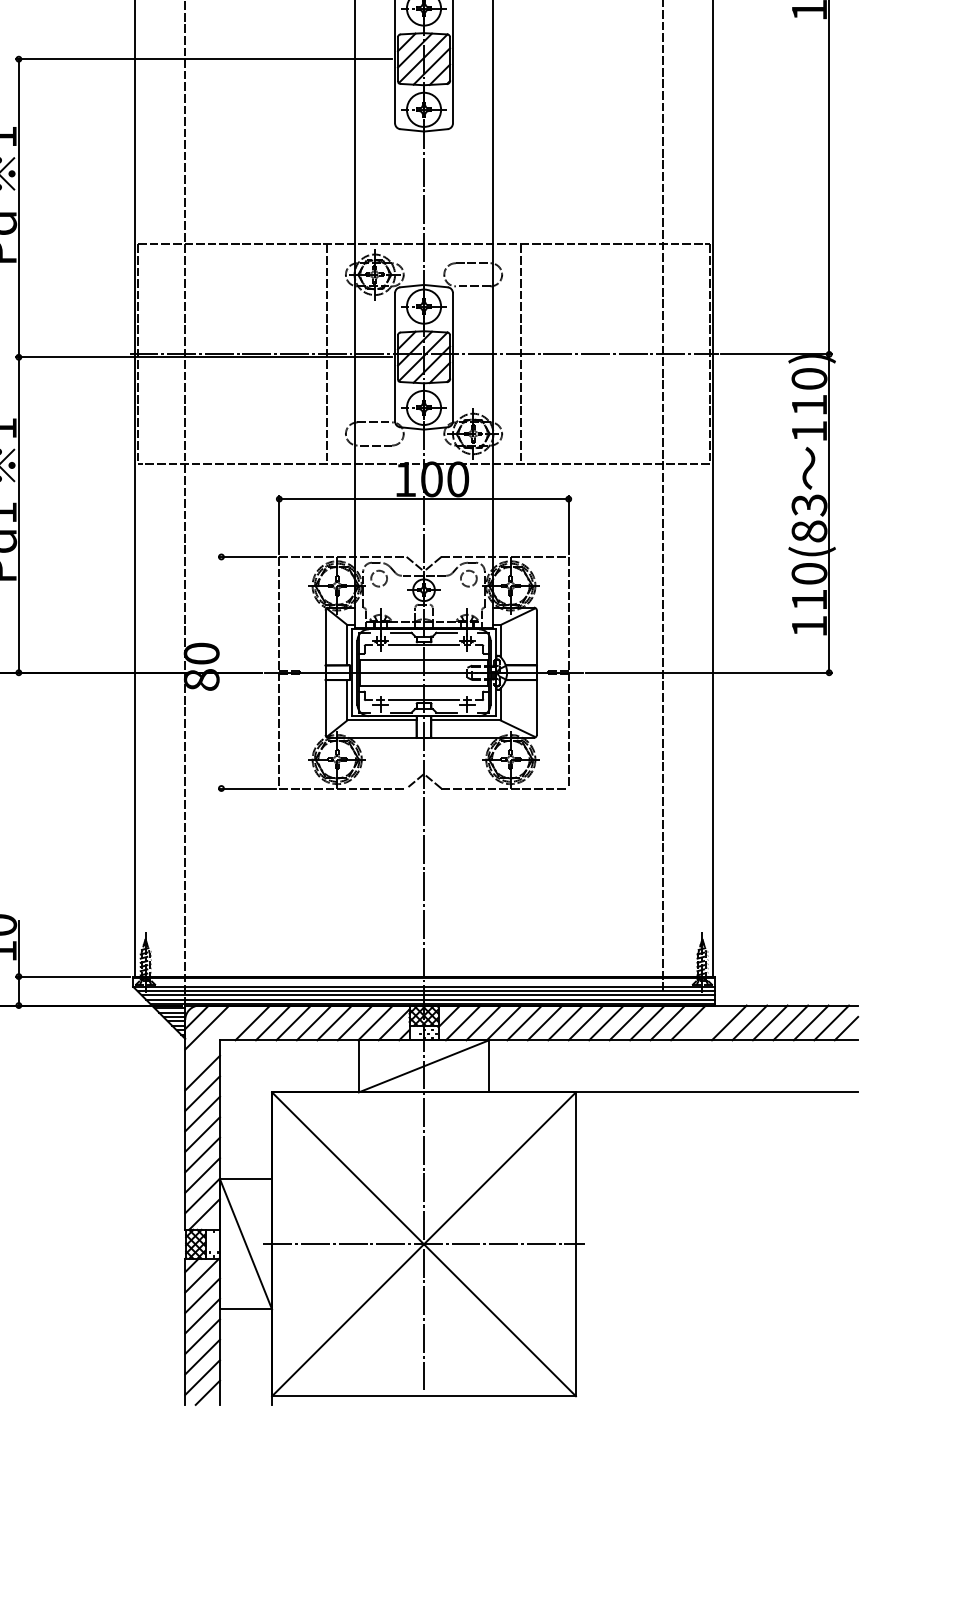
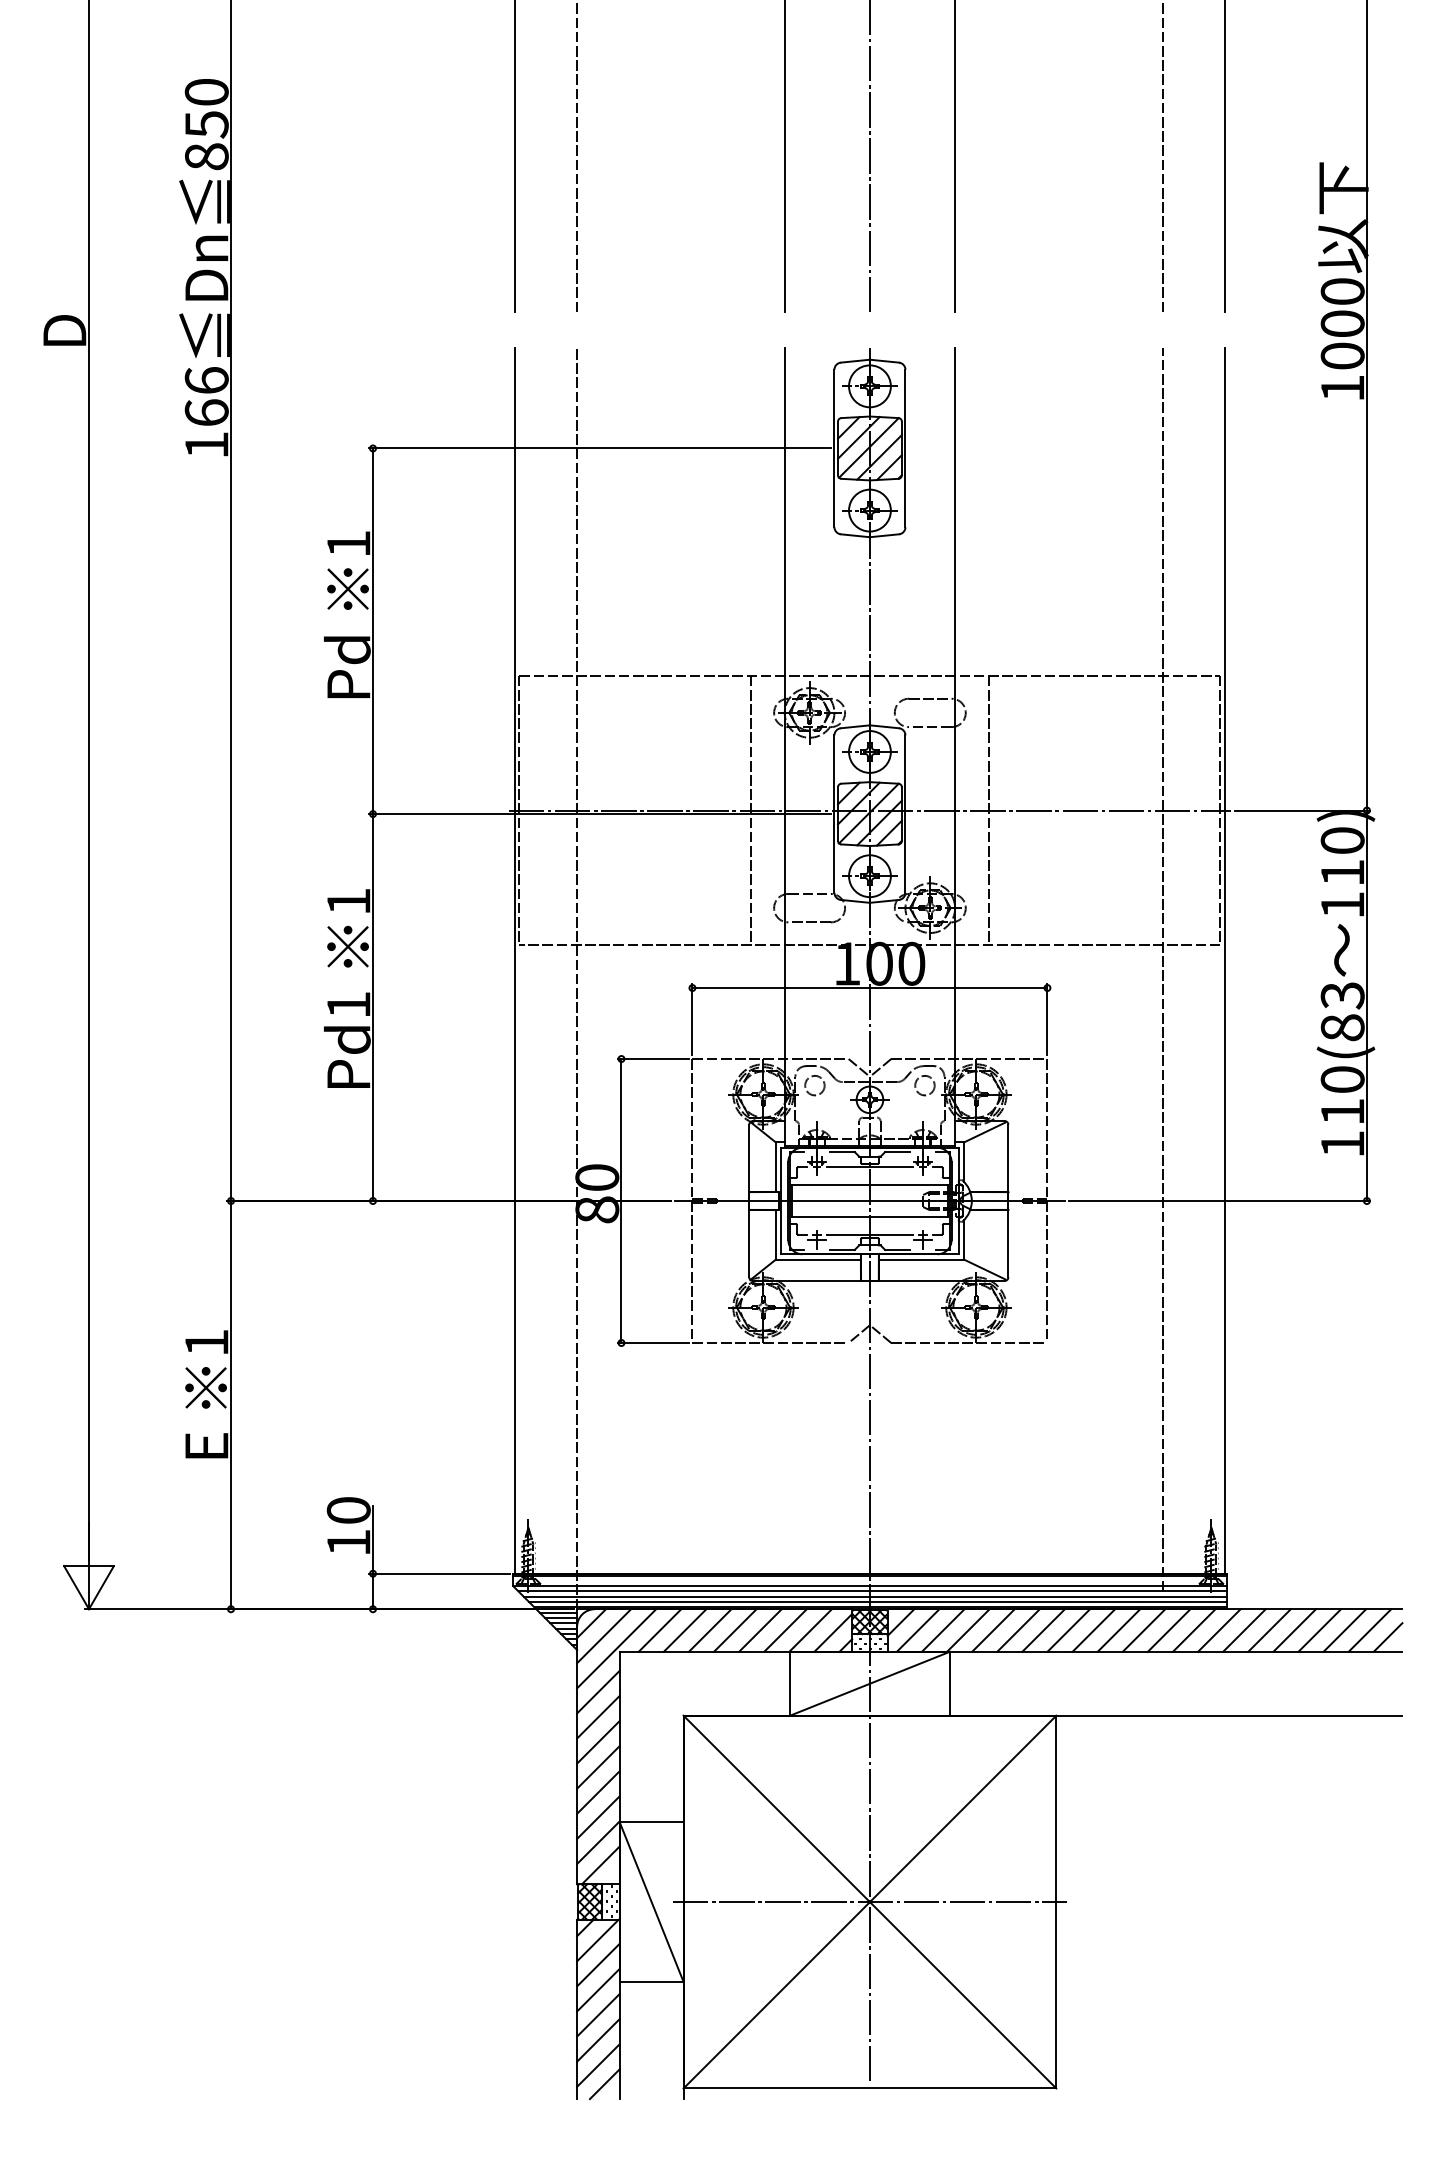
line: (221, 673) -> (621, 1201), added
line: (709, 1022) -> (1219, 1630), added
line: (217, 1037) -> (616, 1648), added

